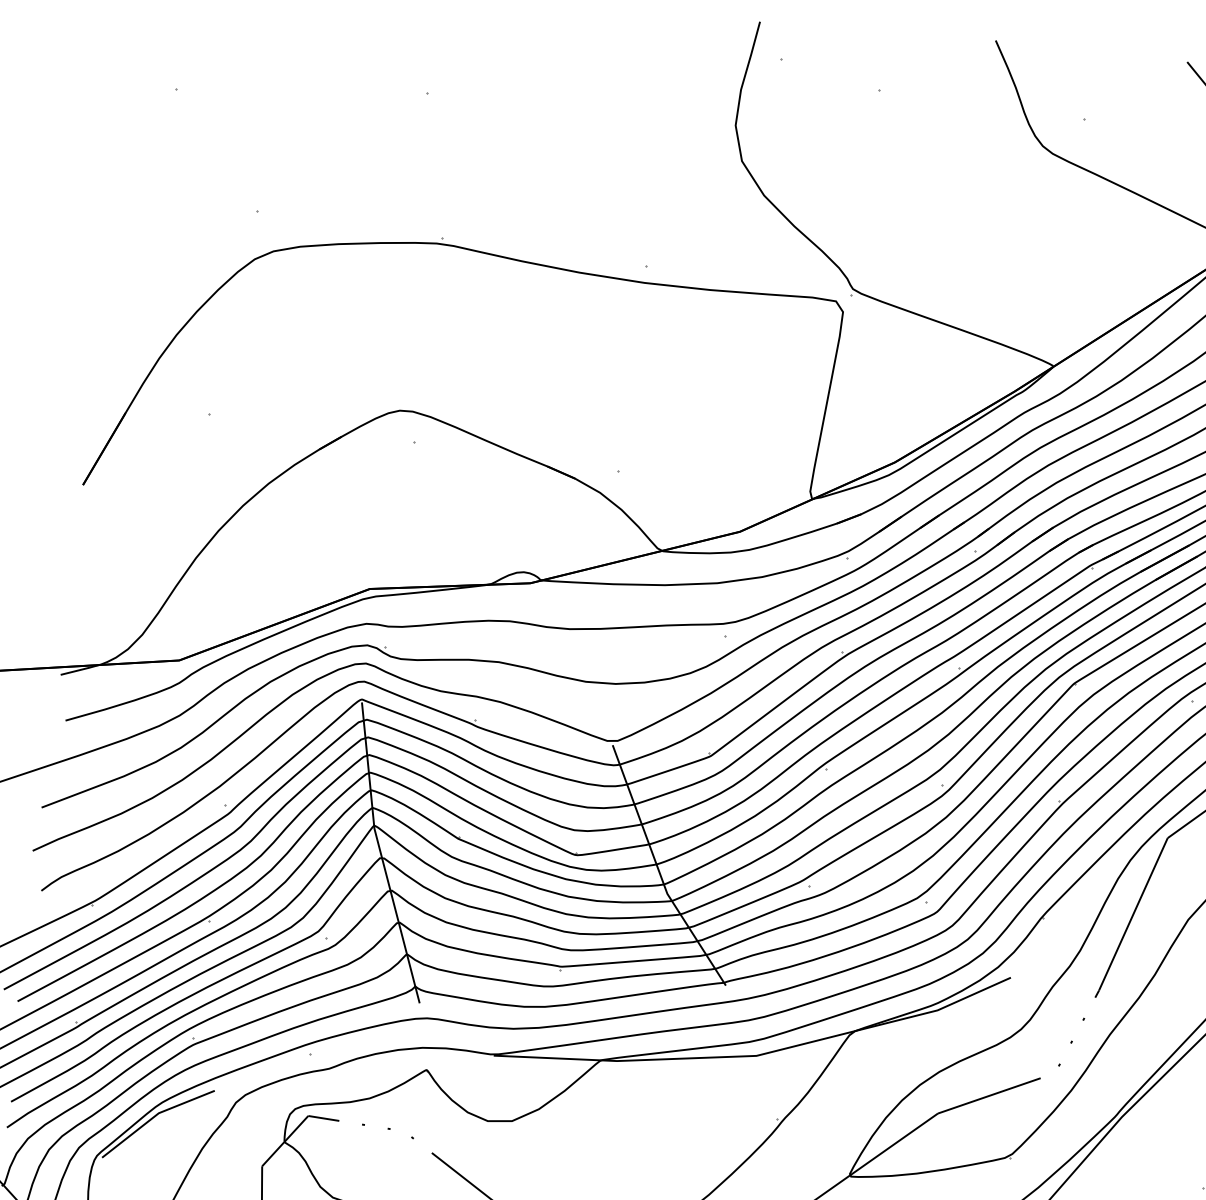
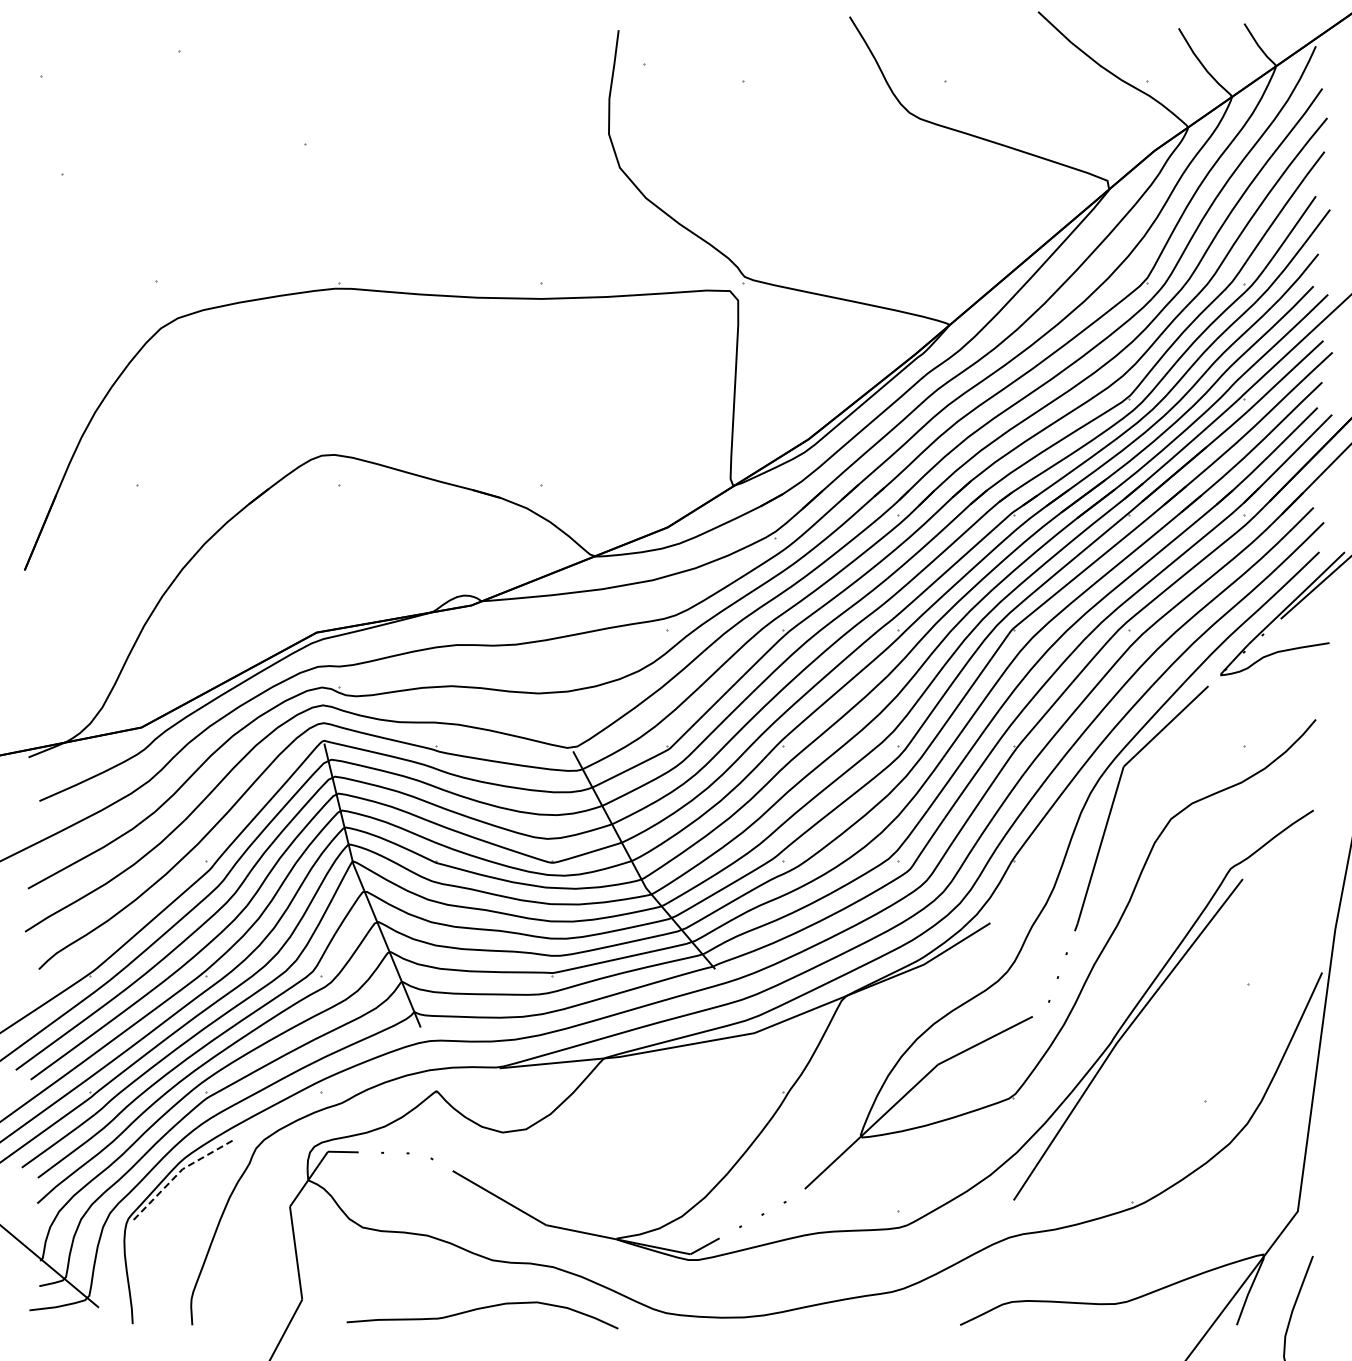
line: (155, 1116) -> (179, 1172), solid -> dashed

